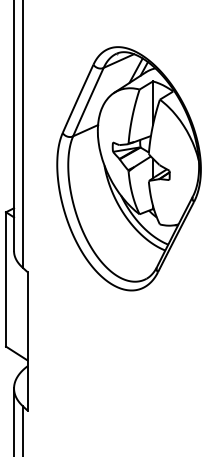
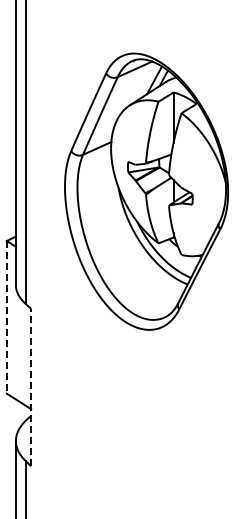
line: (5, 279) -> (6, 317), solid -> dashed
line: (27, 341) -> (31, 387), solid -> dashed

